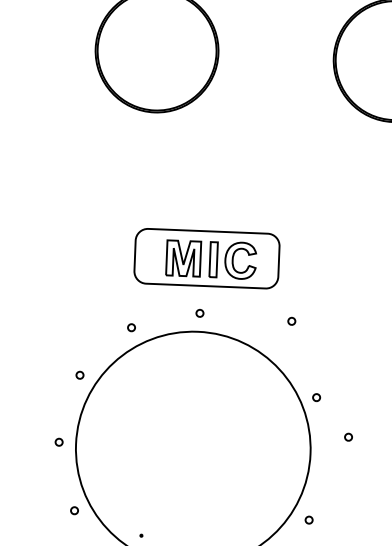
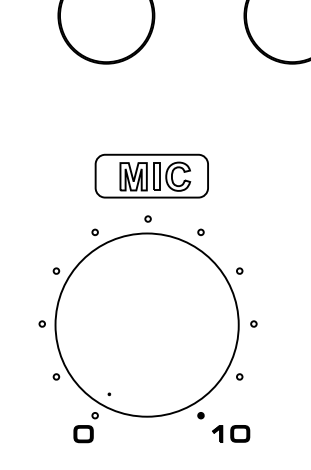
part: (291, 320) -> (200, 231), moved
part: (316, 396) -> (239, 270), moved
part: (348, 436) -> (253, 323), moved

